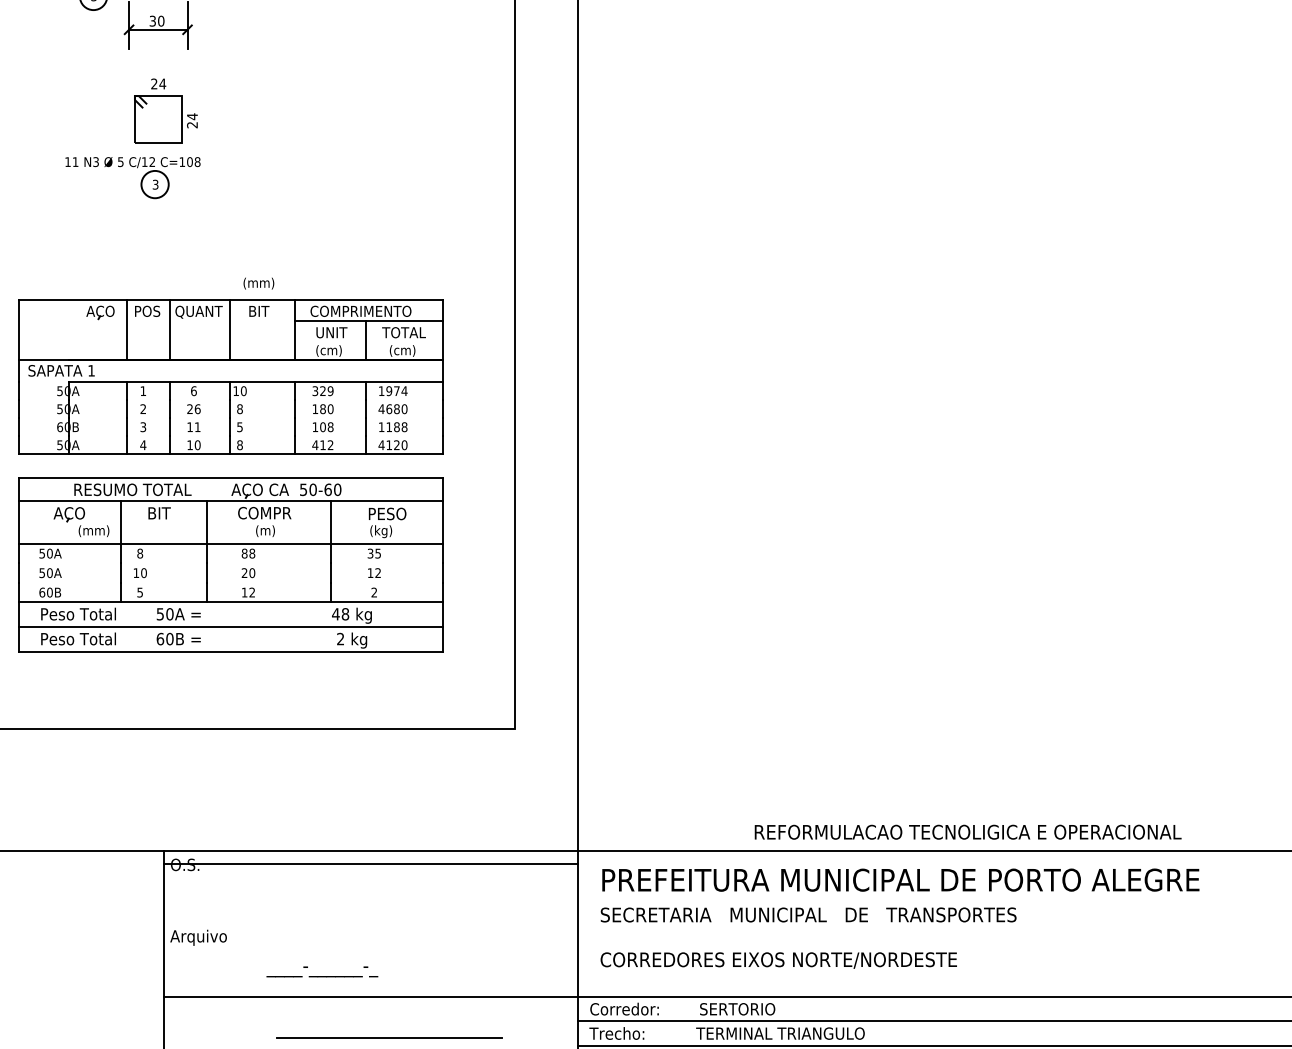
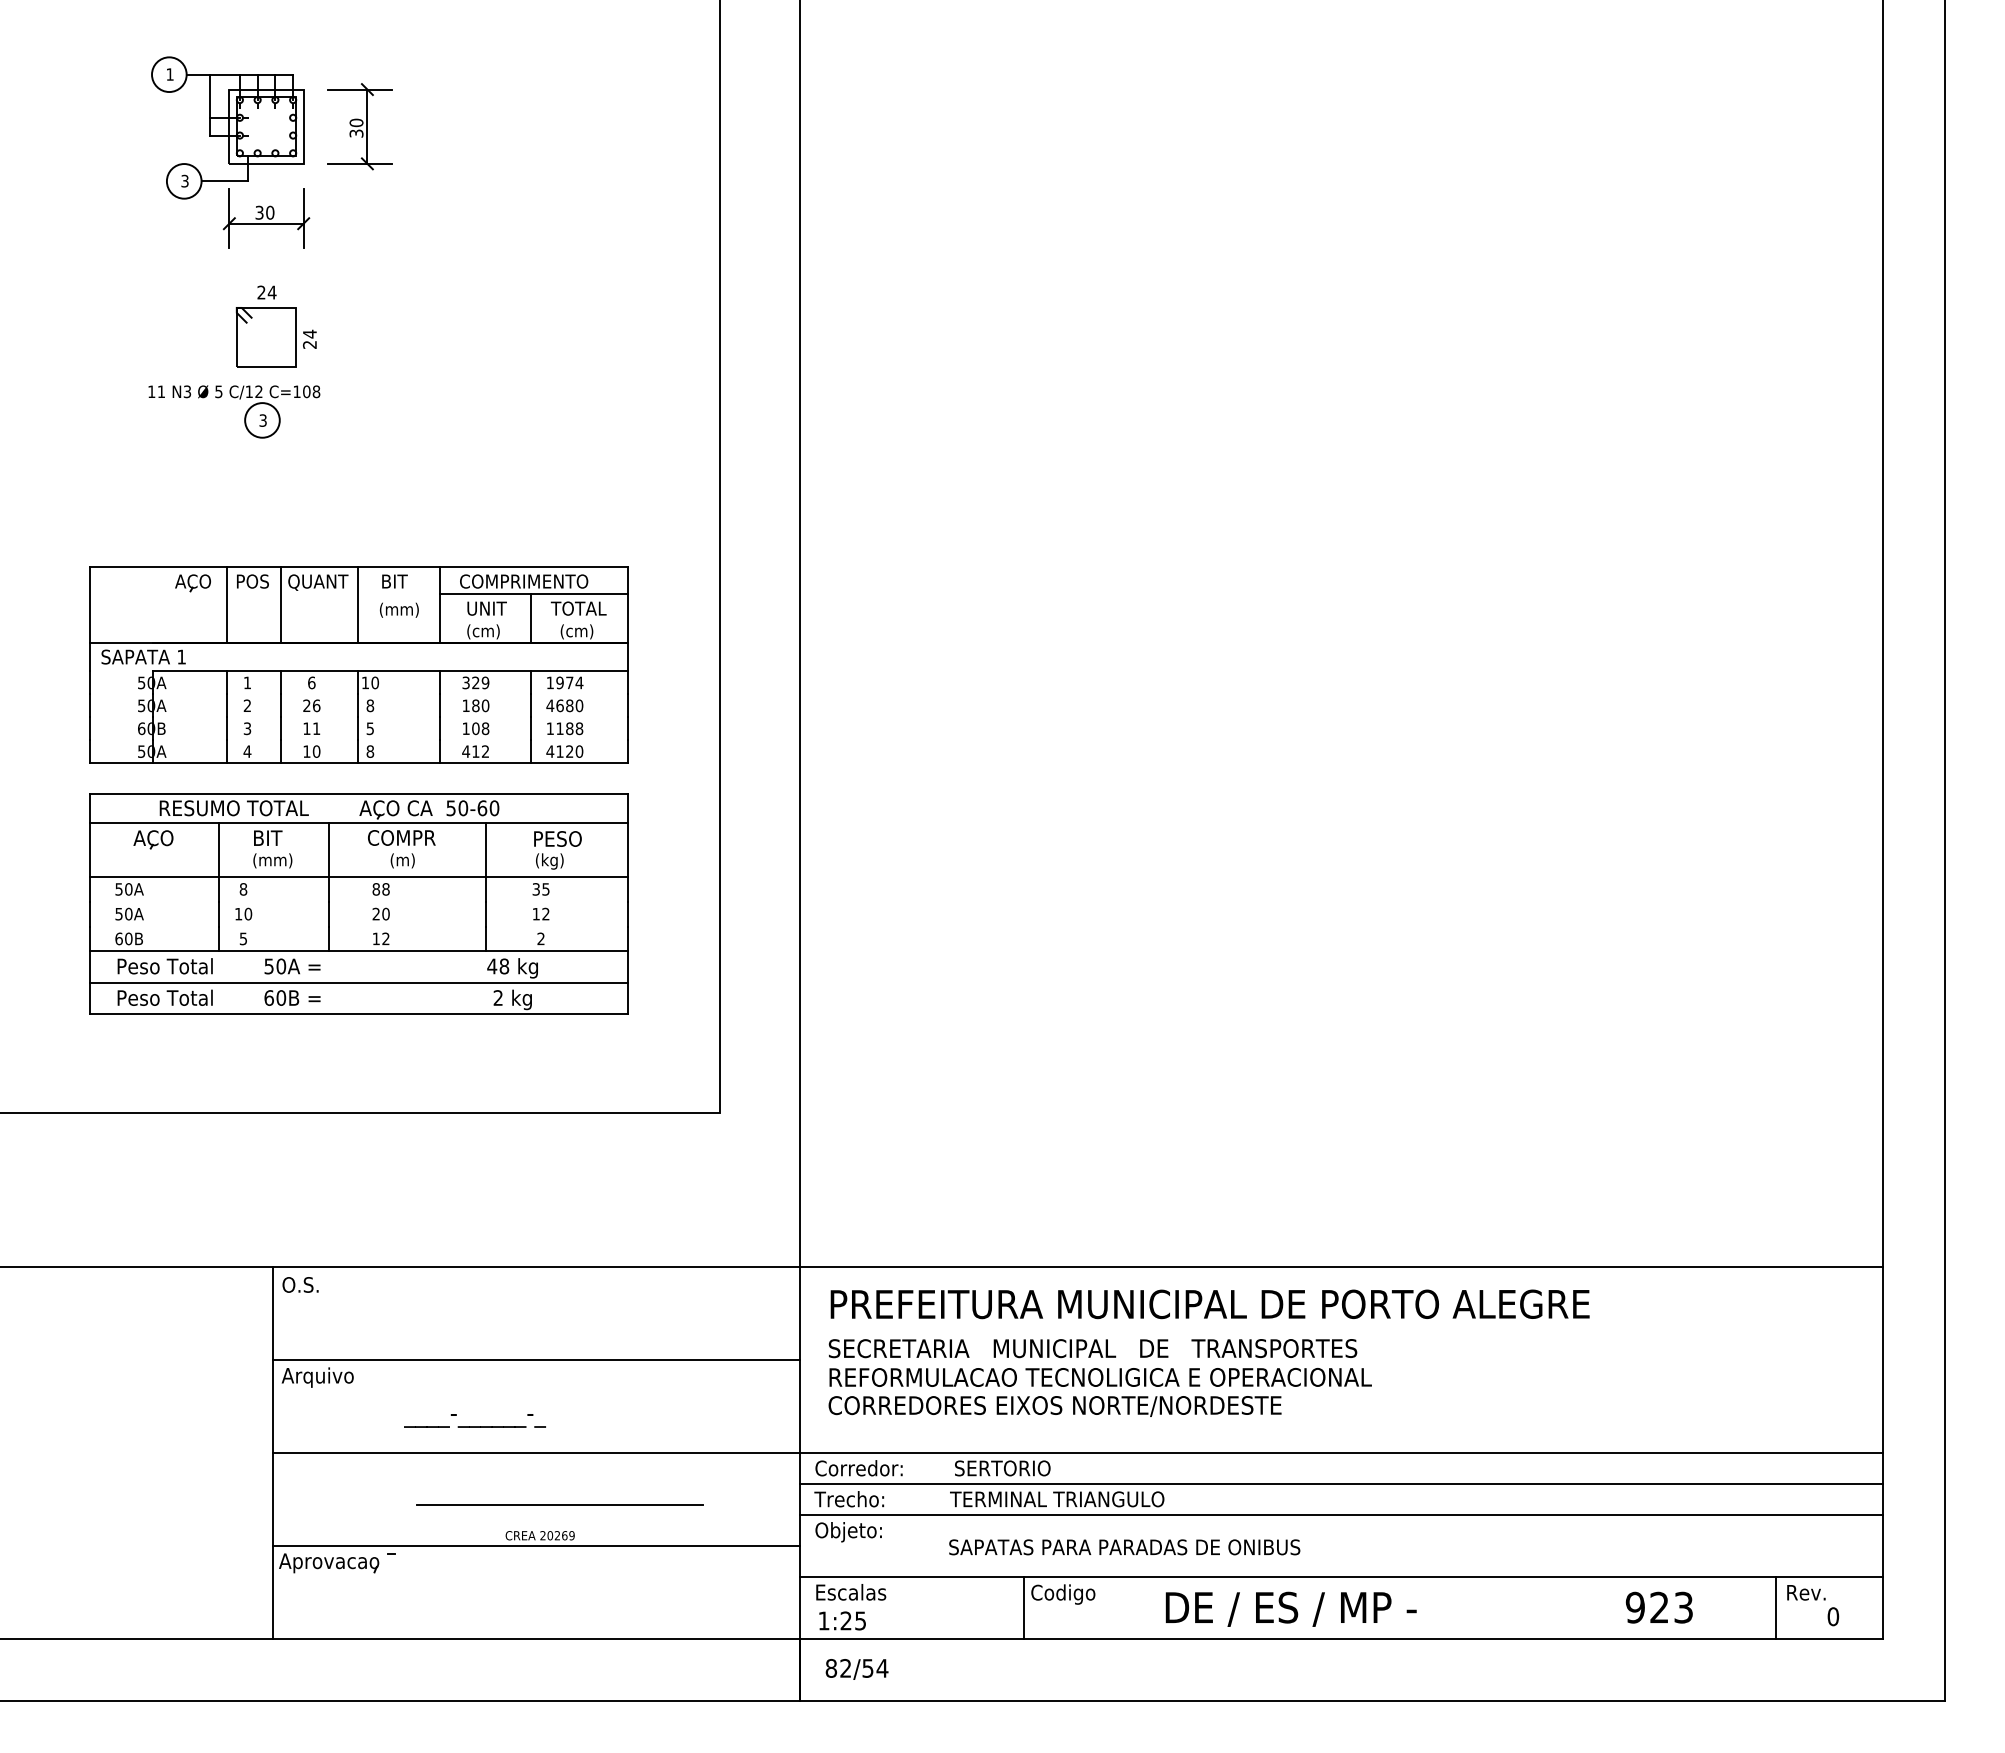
text: (259, 283) -> (399, 609), moved
text: (93, 530) -> (272, 860), moved
text: (967, 831) -> (1100, 1376), moved
line: (370, 864) -> (536, 1360), moved

